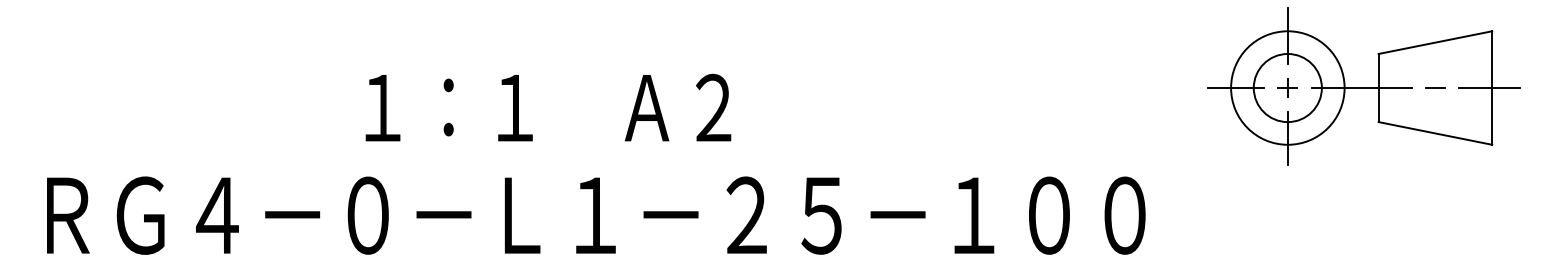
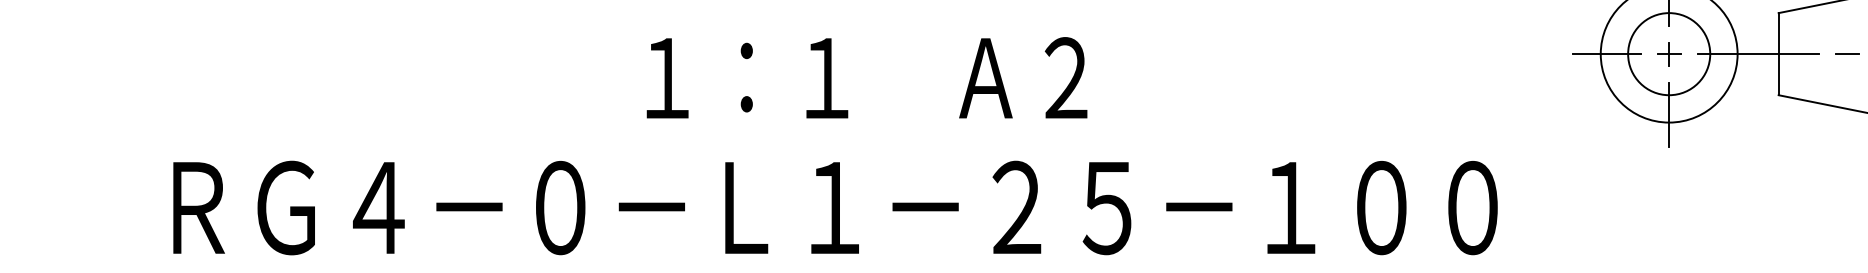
text: (548, 107) -> (867, 77), moved

